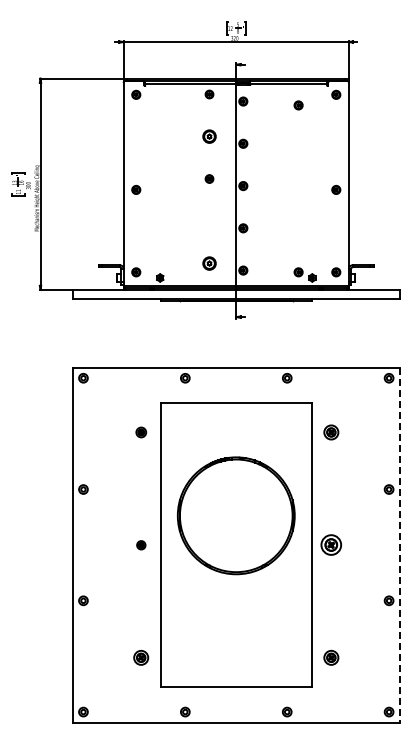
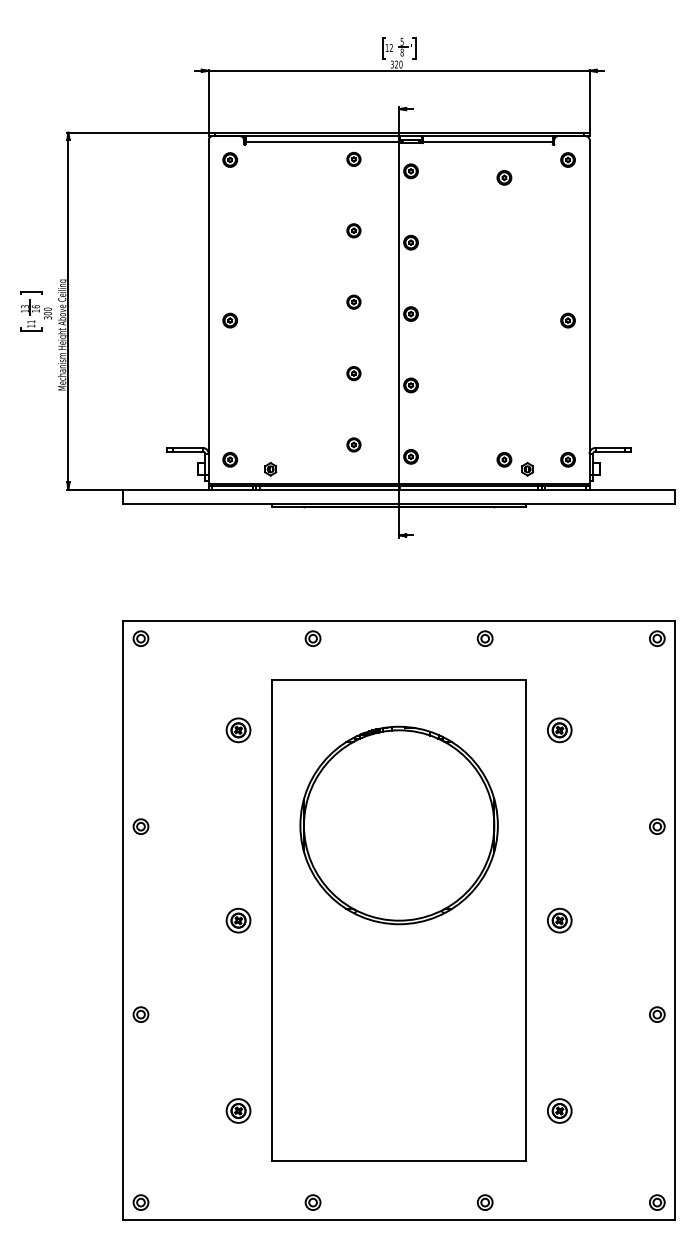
part: (209, 136) -> (353, 230), size x0.62
part: (209, 221) -> (353, 373), added
part: (209, 263) -> (353, 444), size x0.62
part: (141, 432) -> (239, 730), size x1.43
part: (236, 515) -> (399, 824), moved
part: (141, 545) -> (239, 921), size x1.67
part: (331, 545) -> (559, 921), size x0.71
line: (399, 545) -> (674, 921), dashed -> solid

